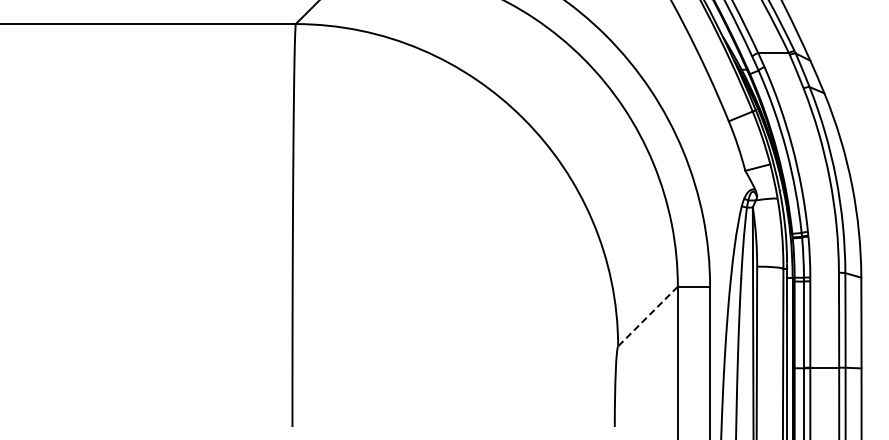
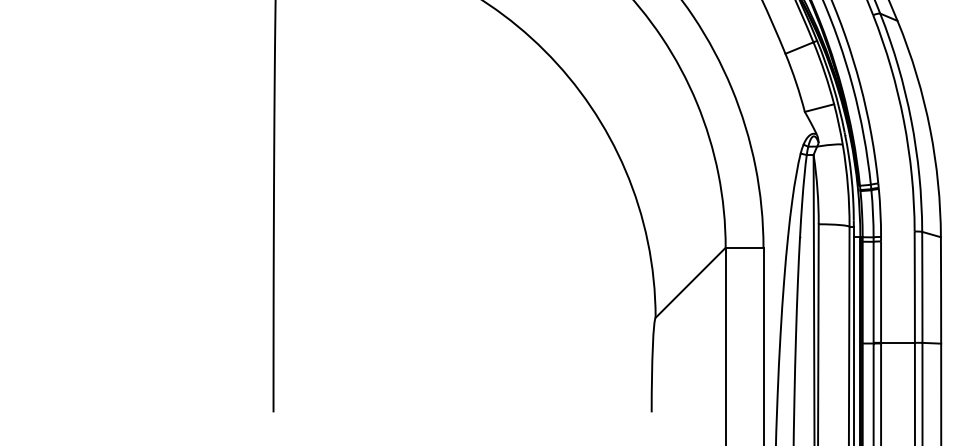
line: (647, 316) -> (690, 282), dashed -> solid

